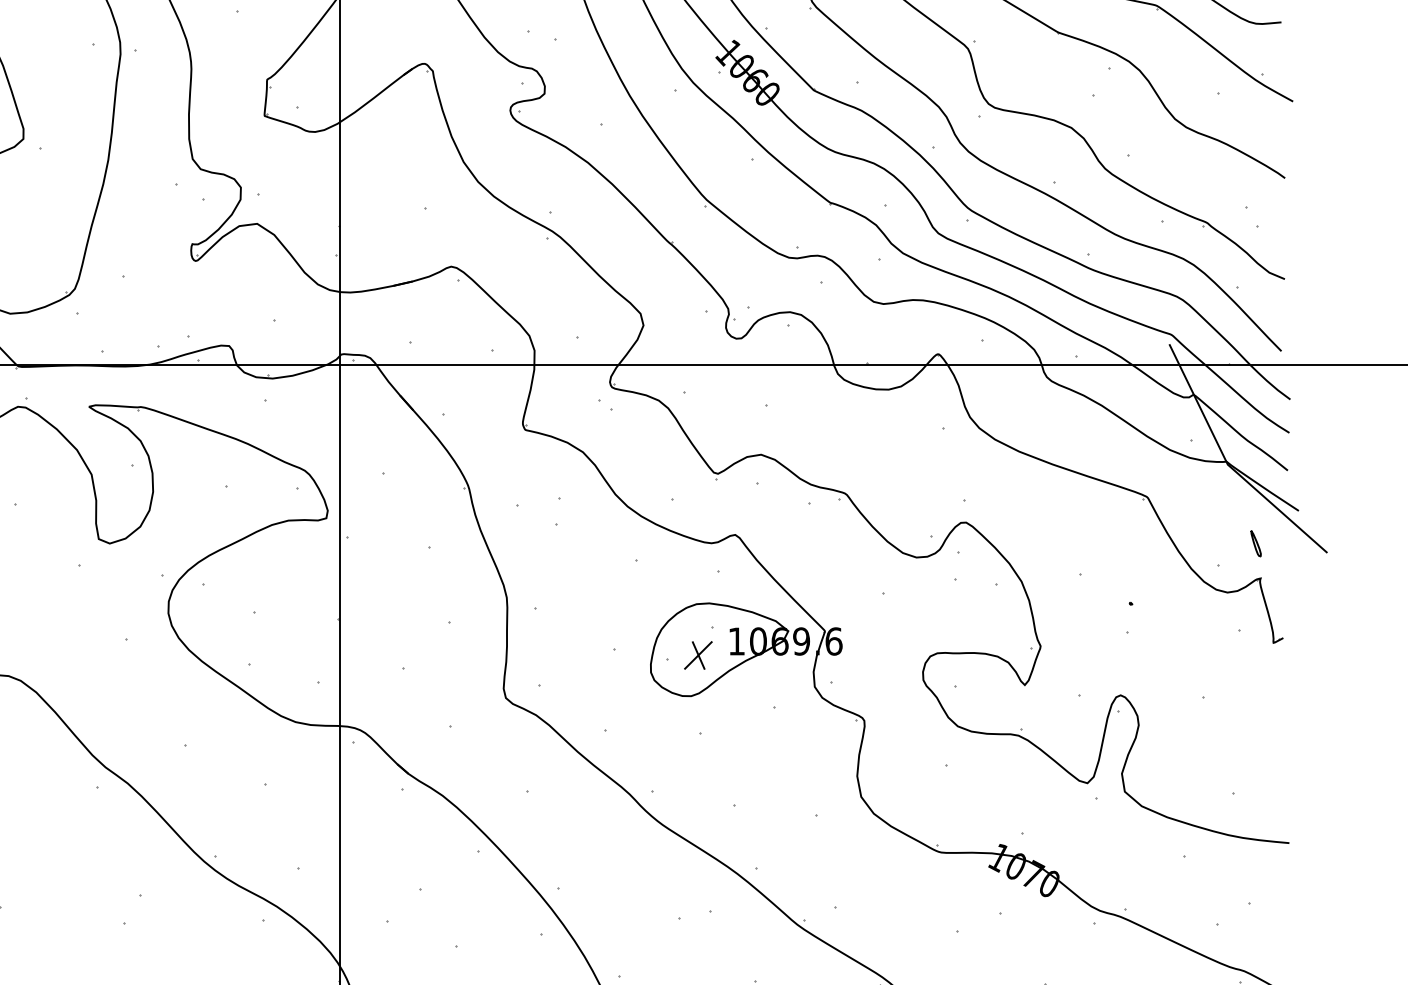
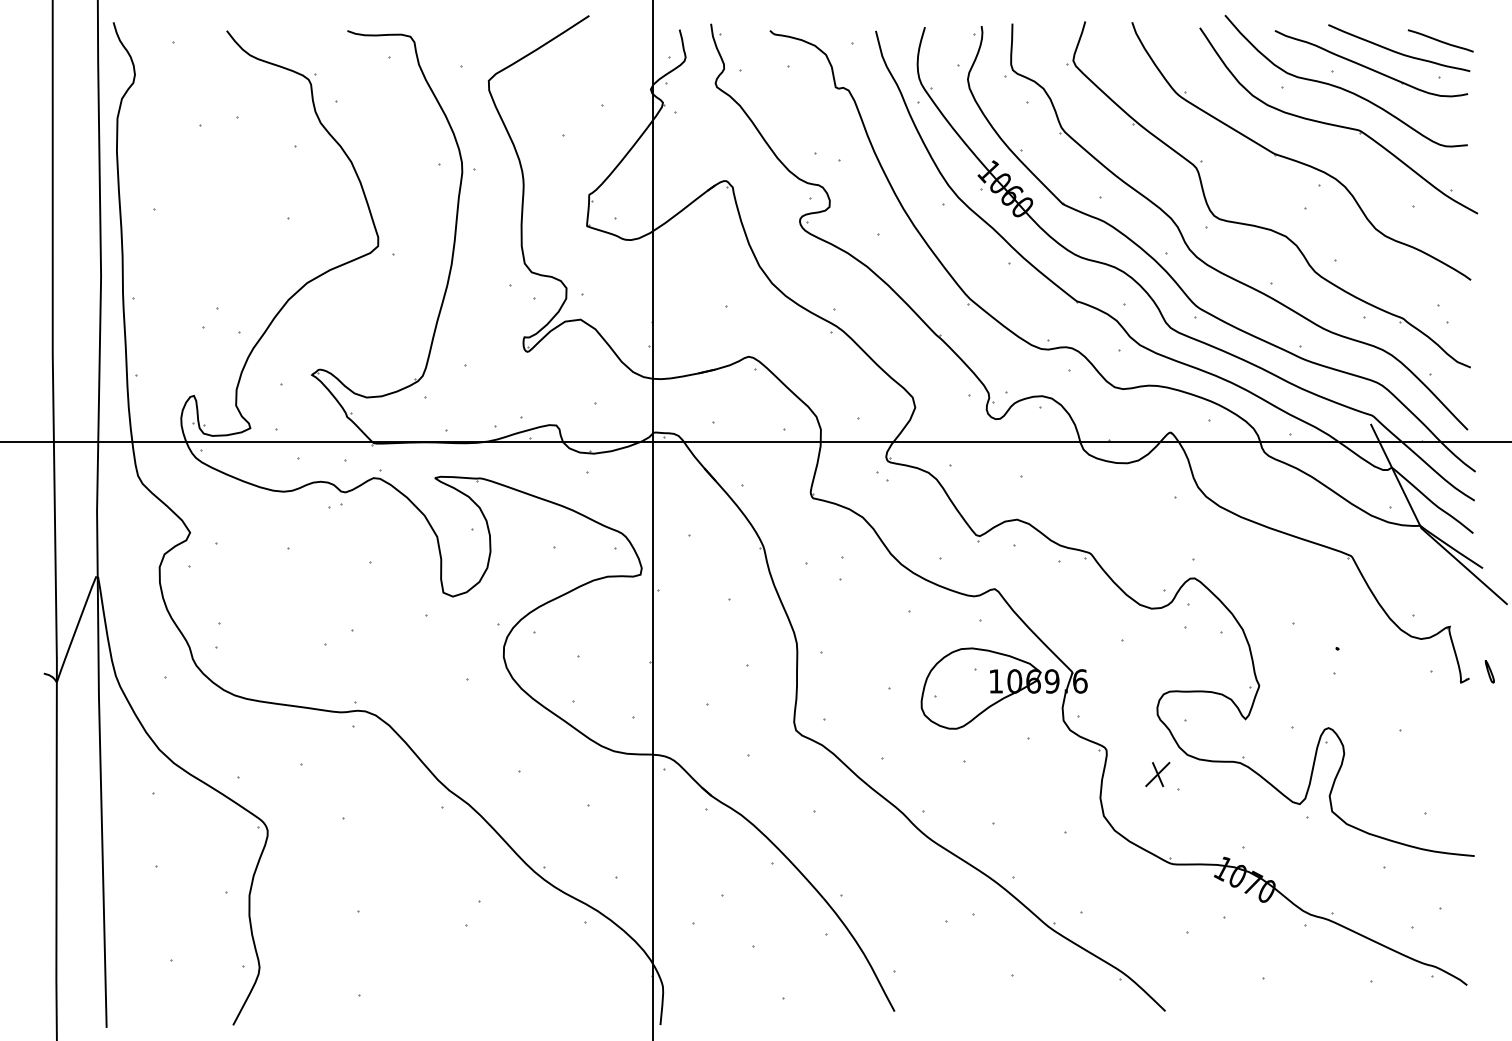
part: (1255, 543) -> (1489, 671), moved
part: (698, 655) -> (1157, 774), moved

